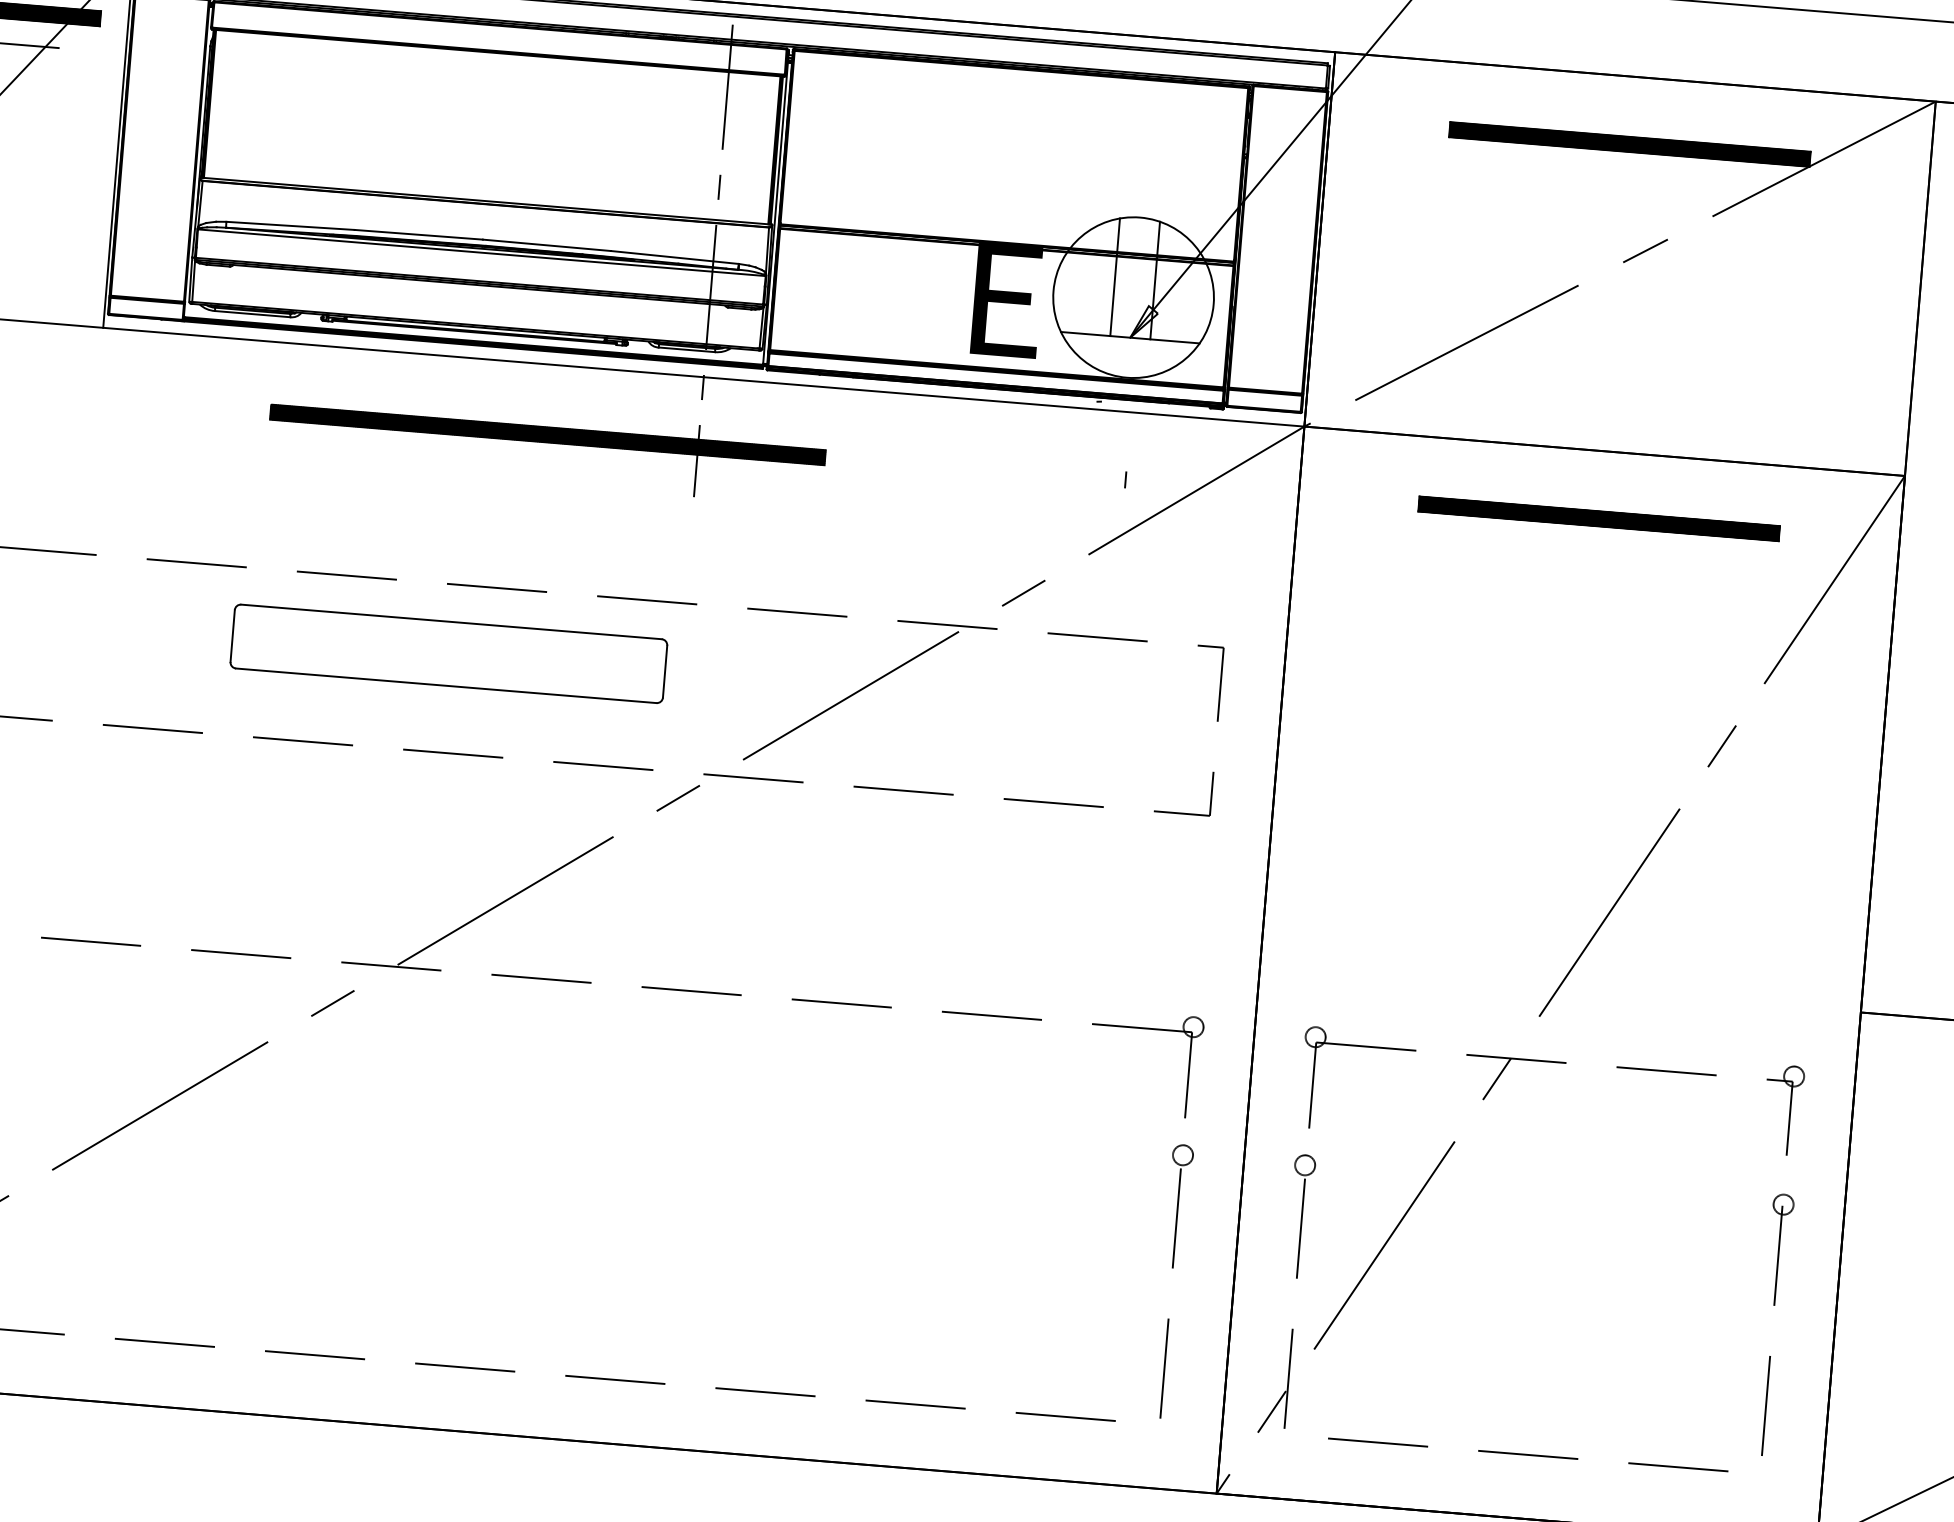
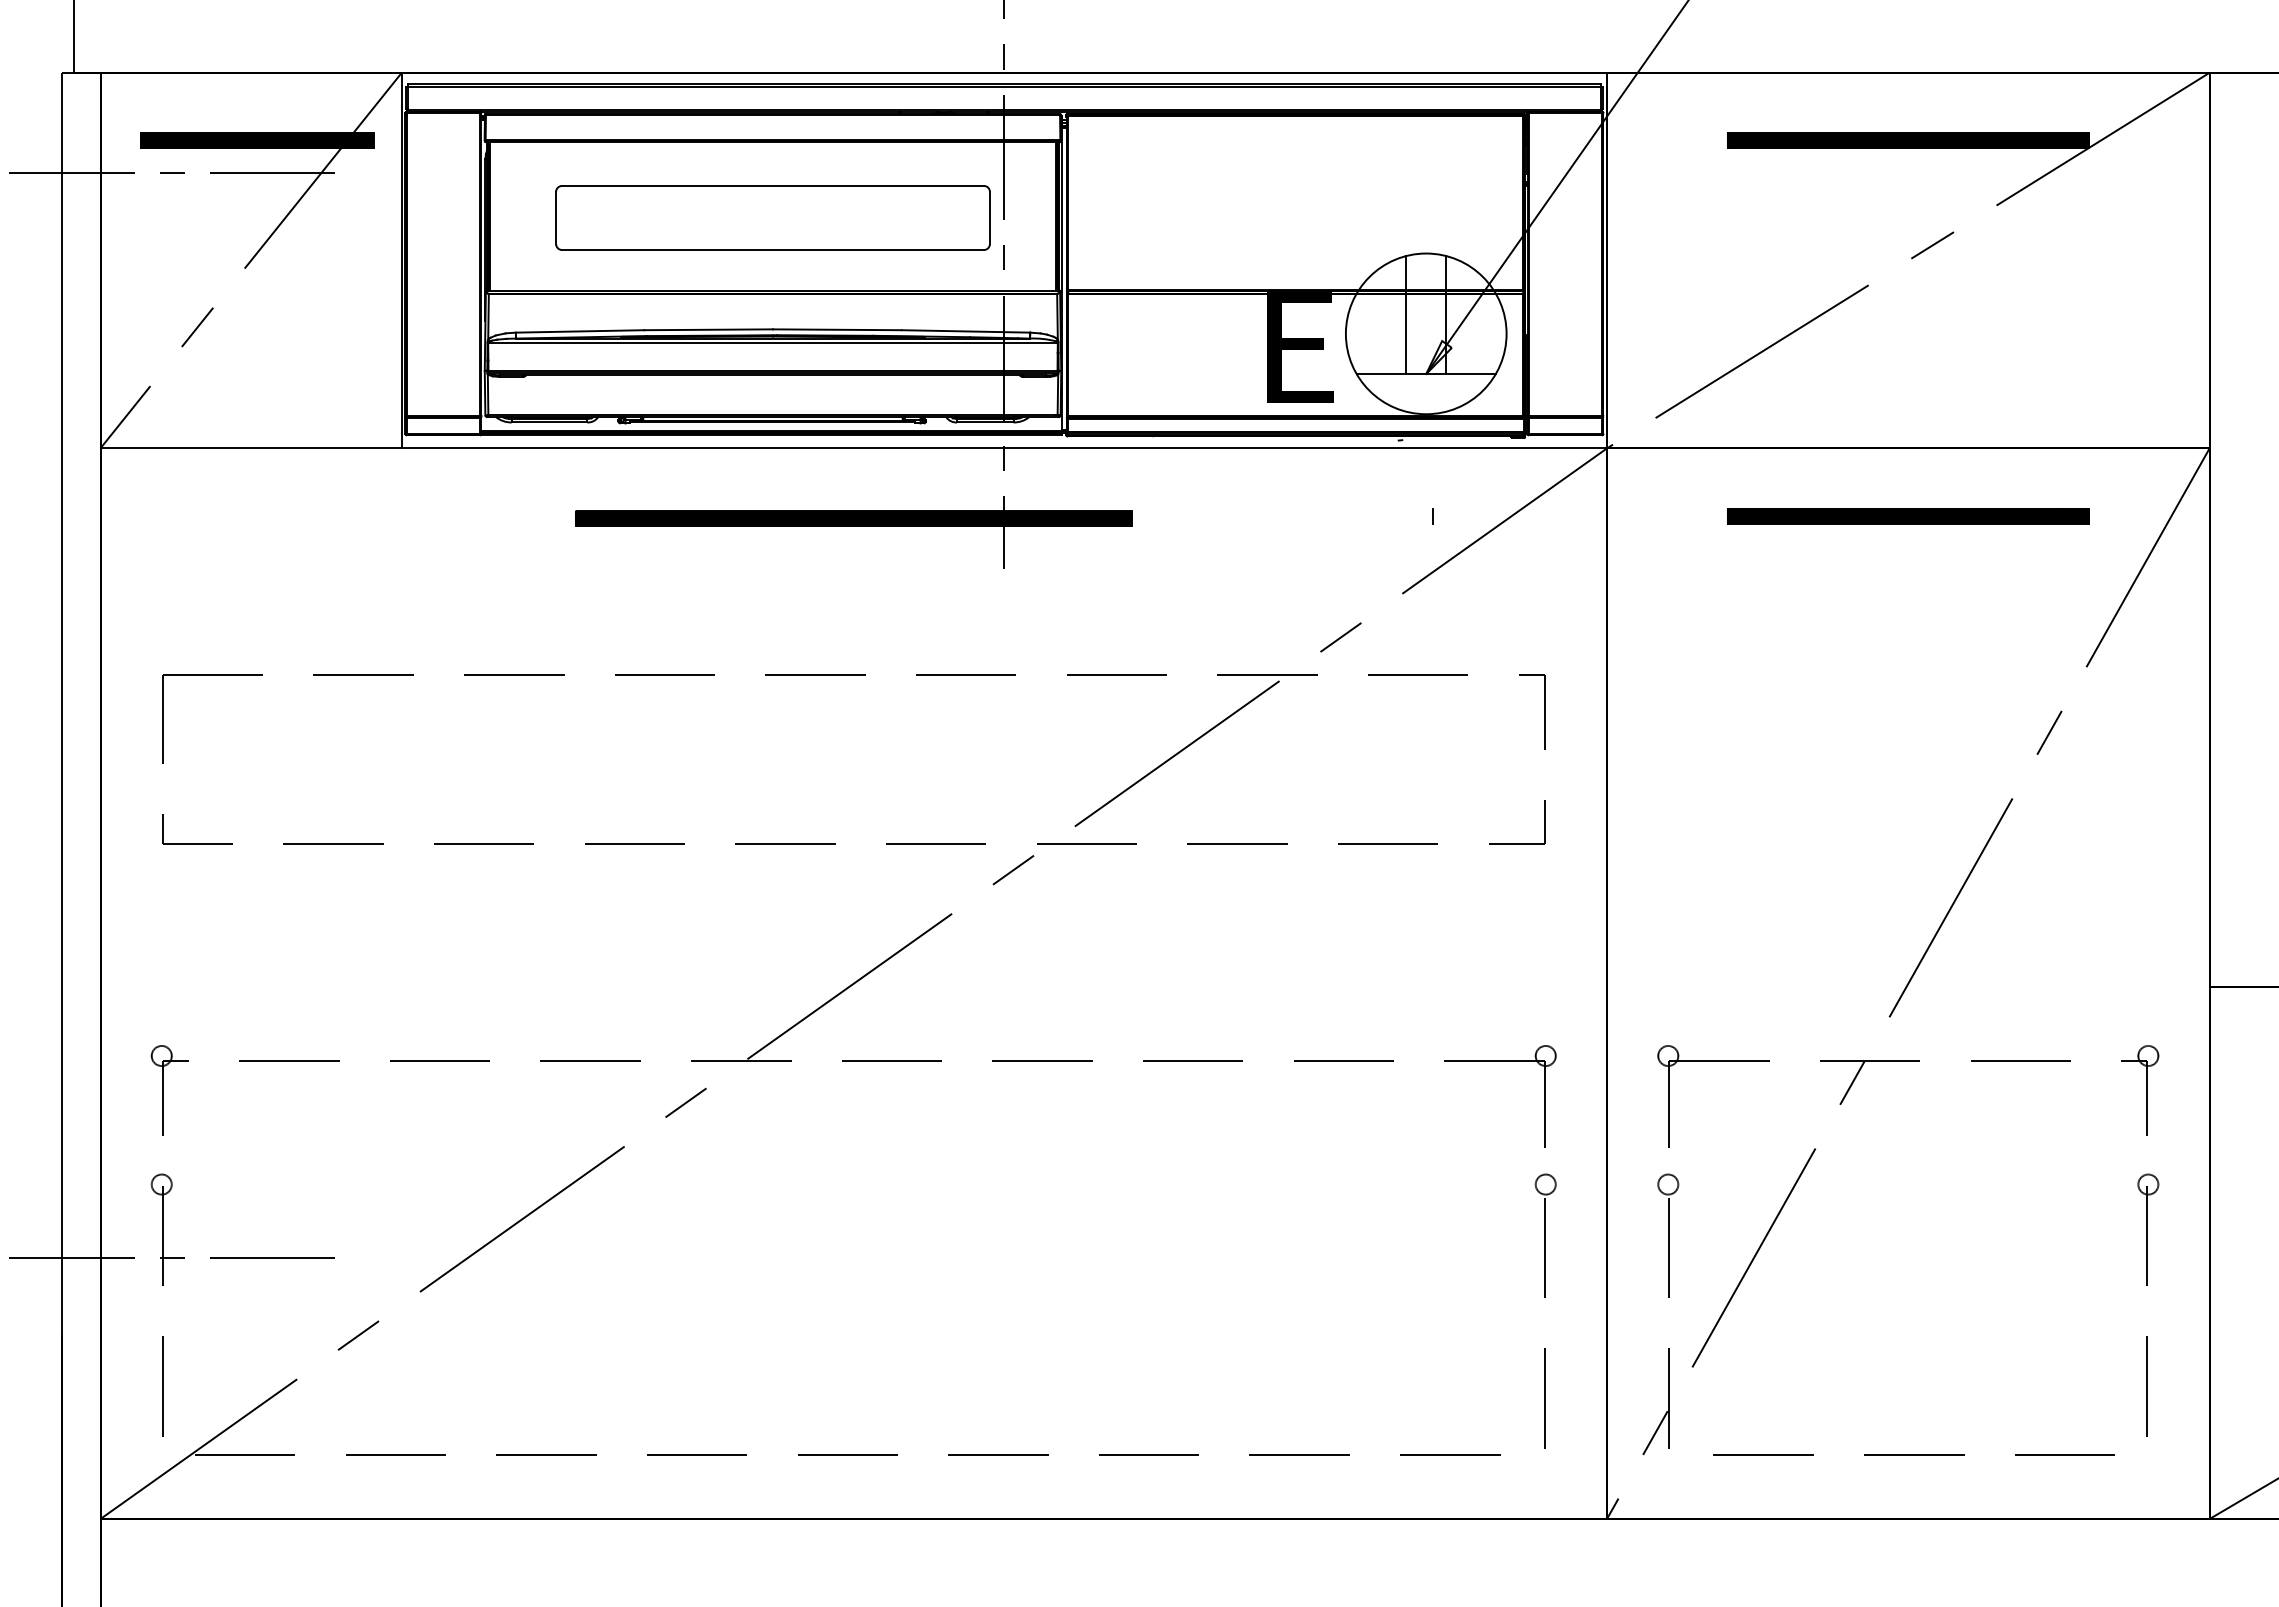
part: (448, 653) -> (772, 217), moved

